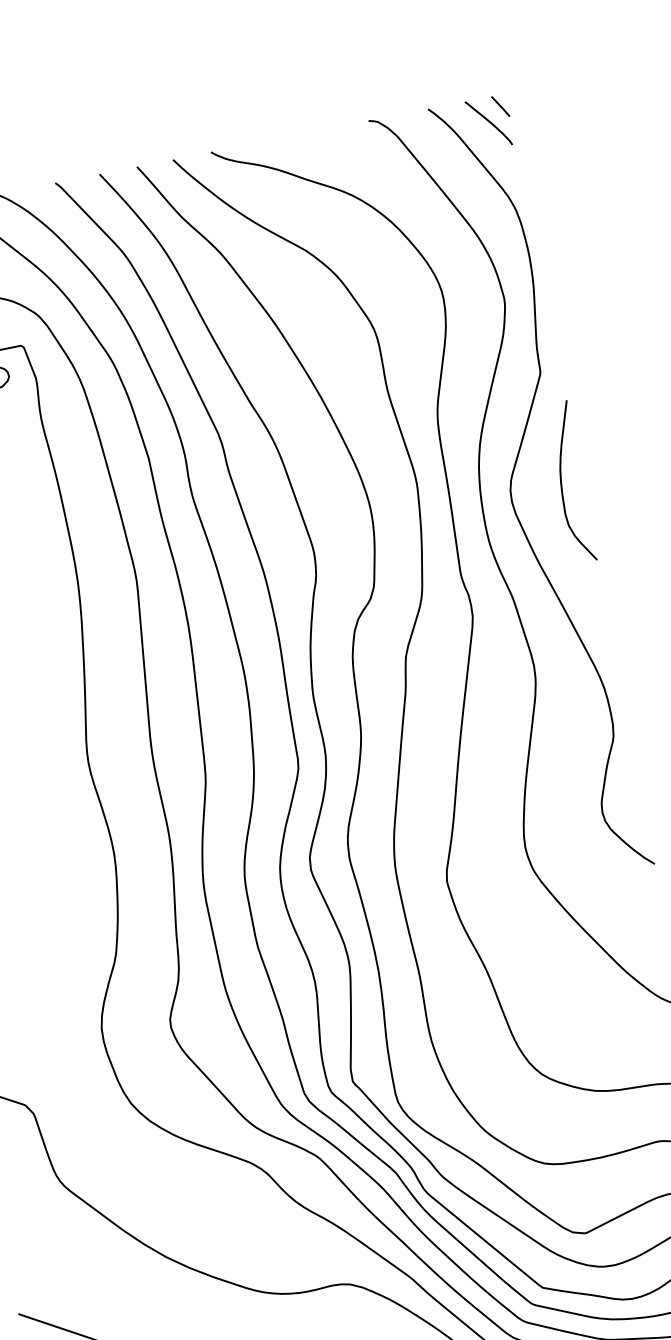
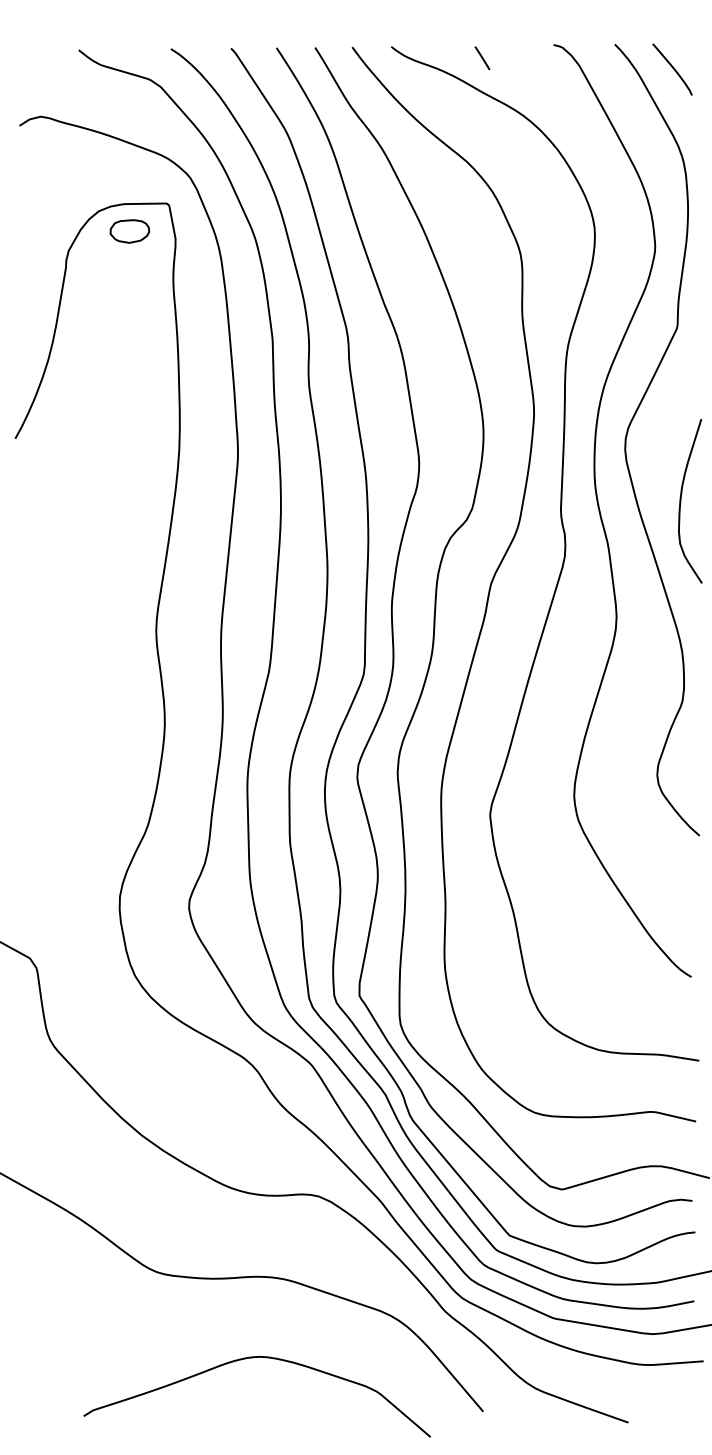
line: (500, 106) -> (482, 58), moved
curve: (562, 484) -> (681, 501), moved

